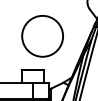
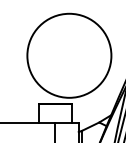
circle: (42, 36) -> (69, 56), size x1.43

